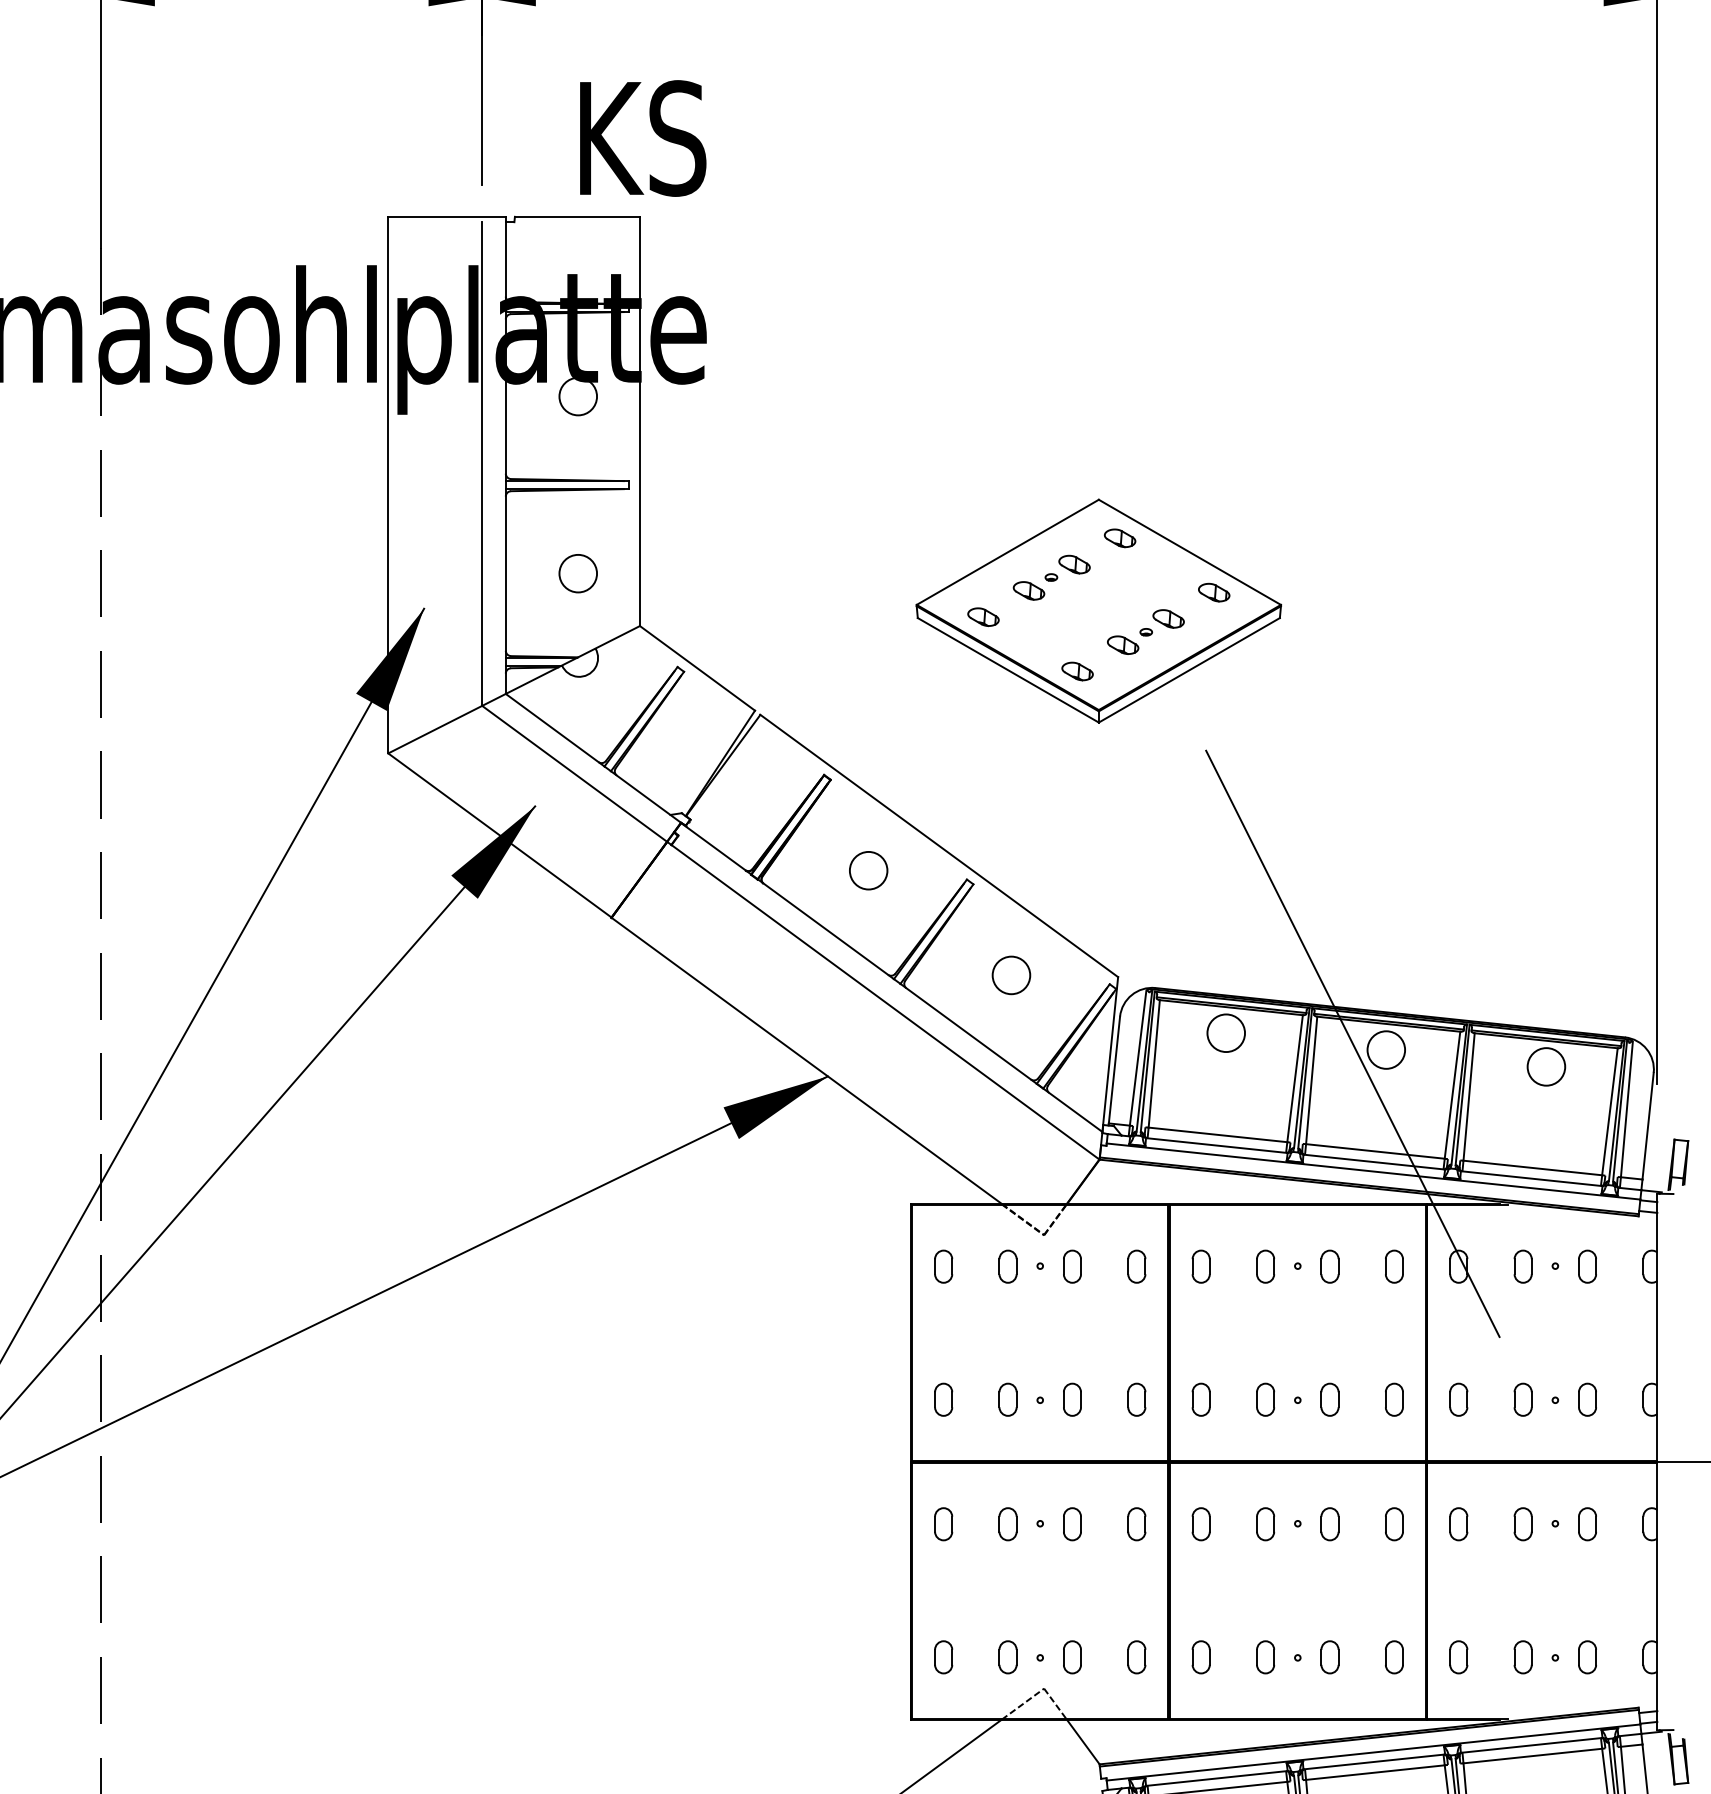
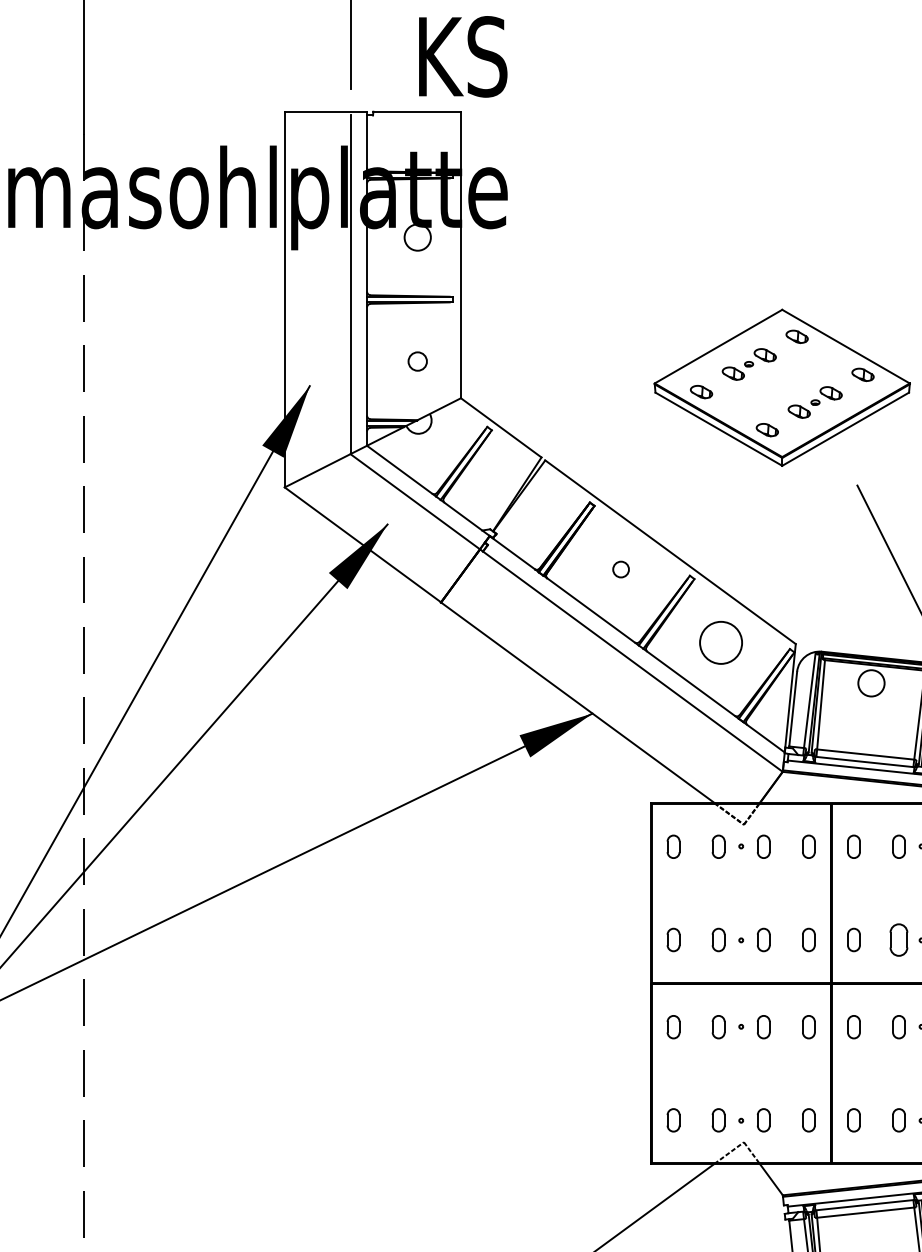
circle: (578, 573) -> (417, 361), size x0.7
circle: (868, 870) -> (620, 569), size x0.6
circle: (1011, 975) -> (721, 642), size x1.6
part: (1265, 1399) -> (898, 939), size x1.4

